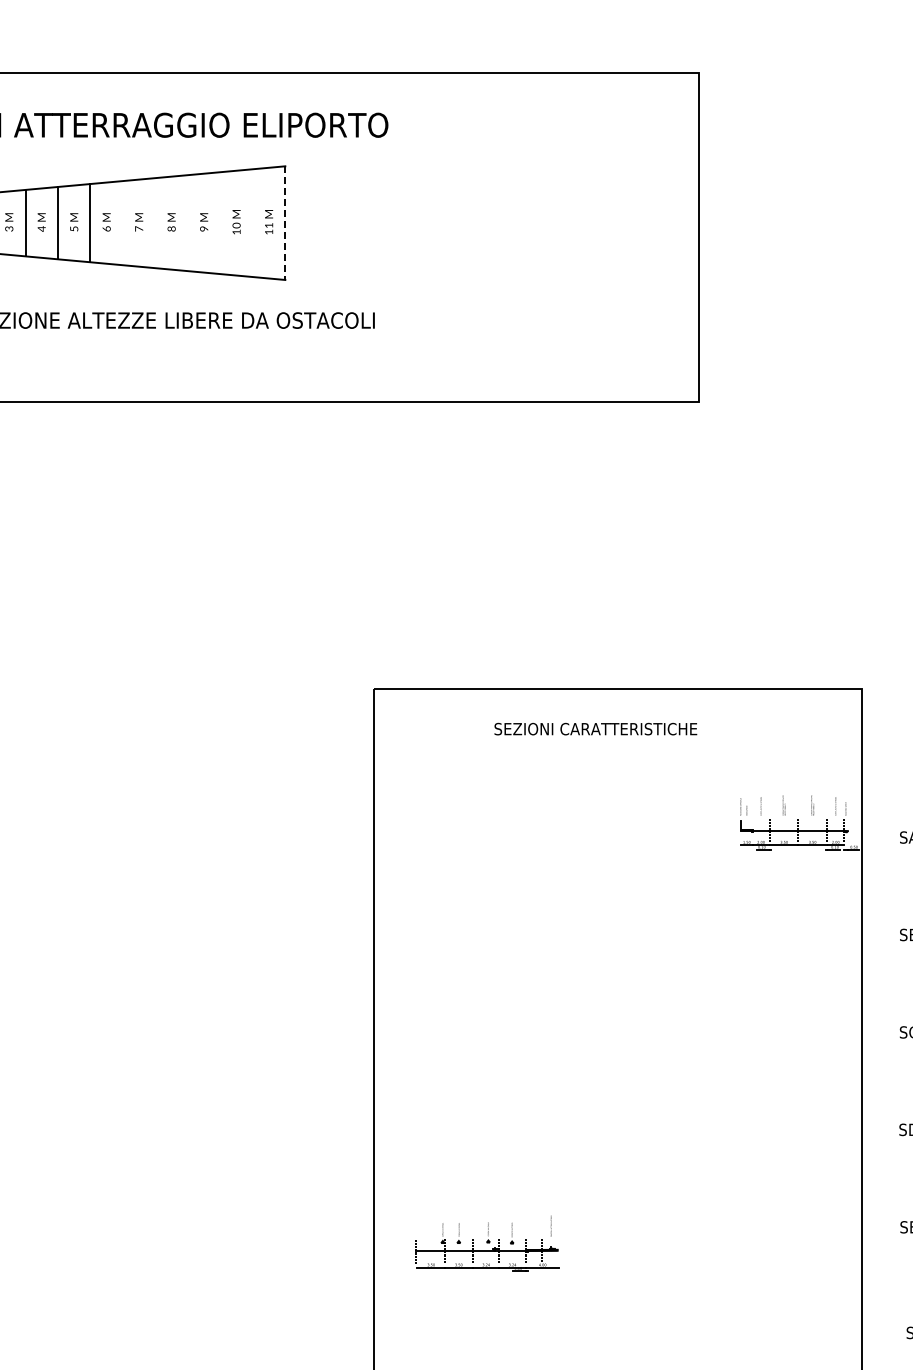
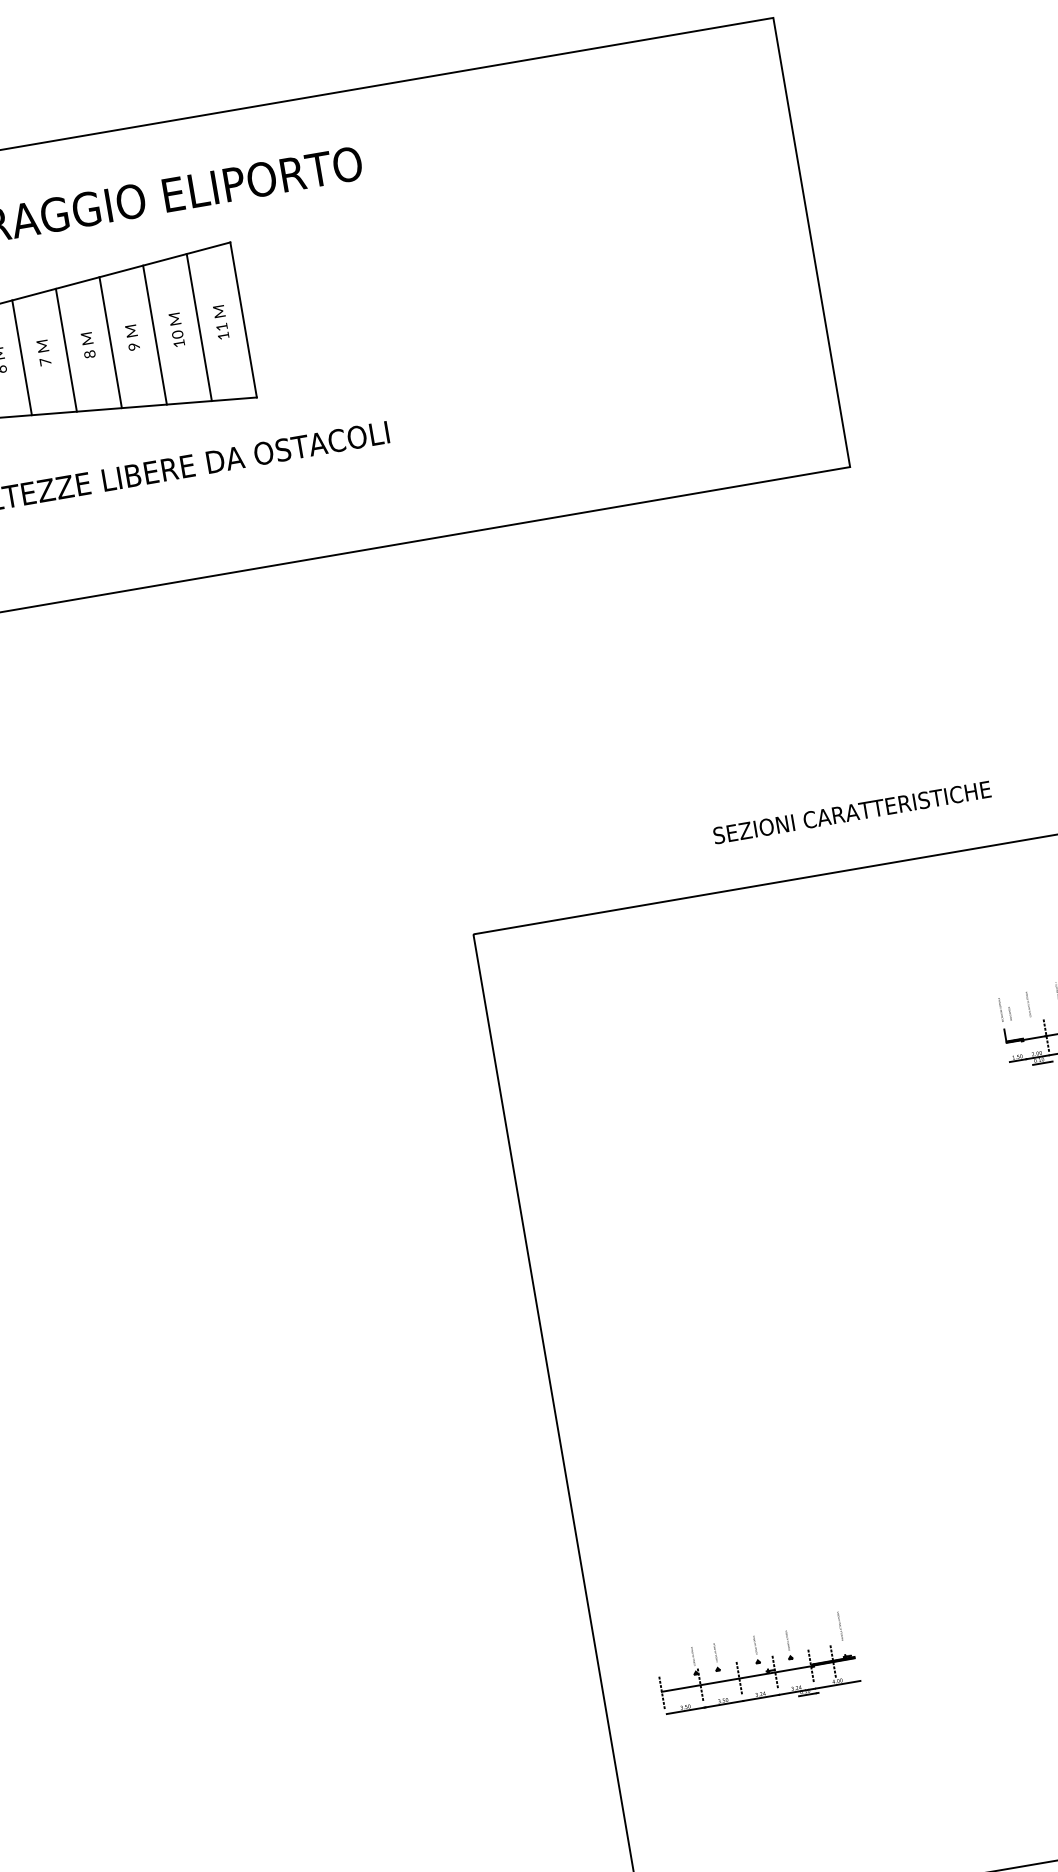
line: (122, 223) -> (21, 358), added
line: (155, 223) -> (66, 350), added
line: (187, 223) -> (110, 343), added
line: (220, 223) -> (155, 335), added
line: (252, 223) -> (198, 328), added
line: (285, 223) -> (243, 320), dashed -> solid
text: (595, 728) -> (851, 811), moved

